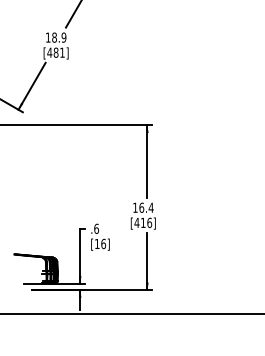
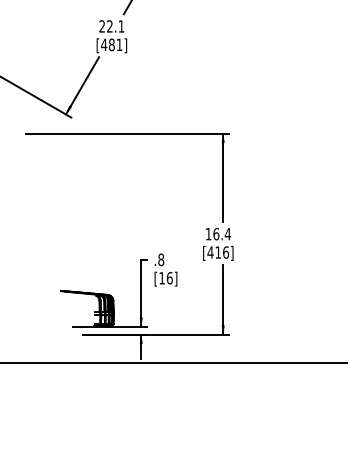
text: (55, 37) -> (111, 26), 18.9 -> 22.1
text: (96, 228) -> (161, 259), .6 -> .8

